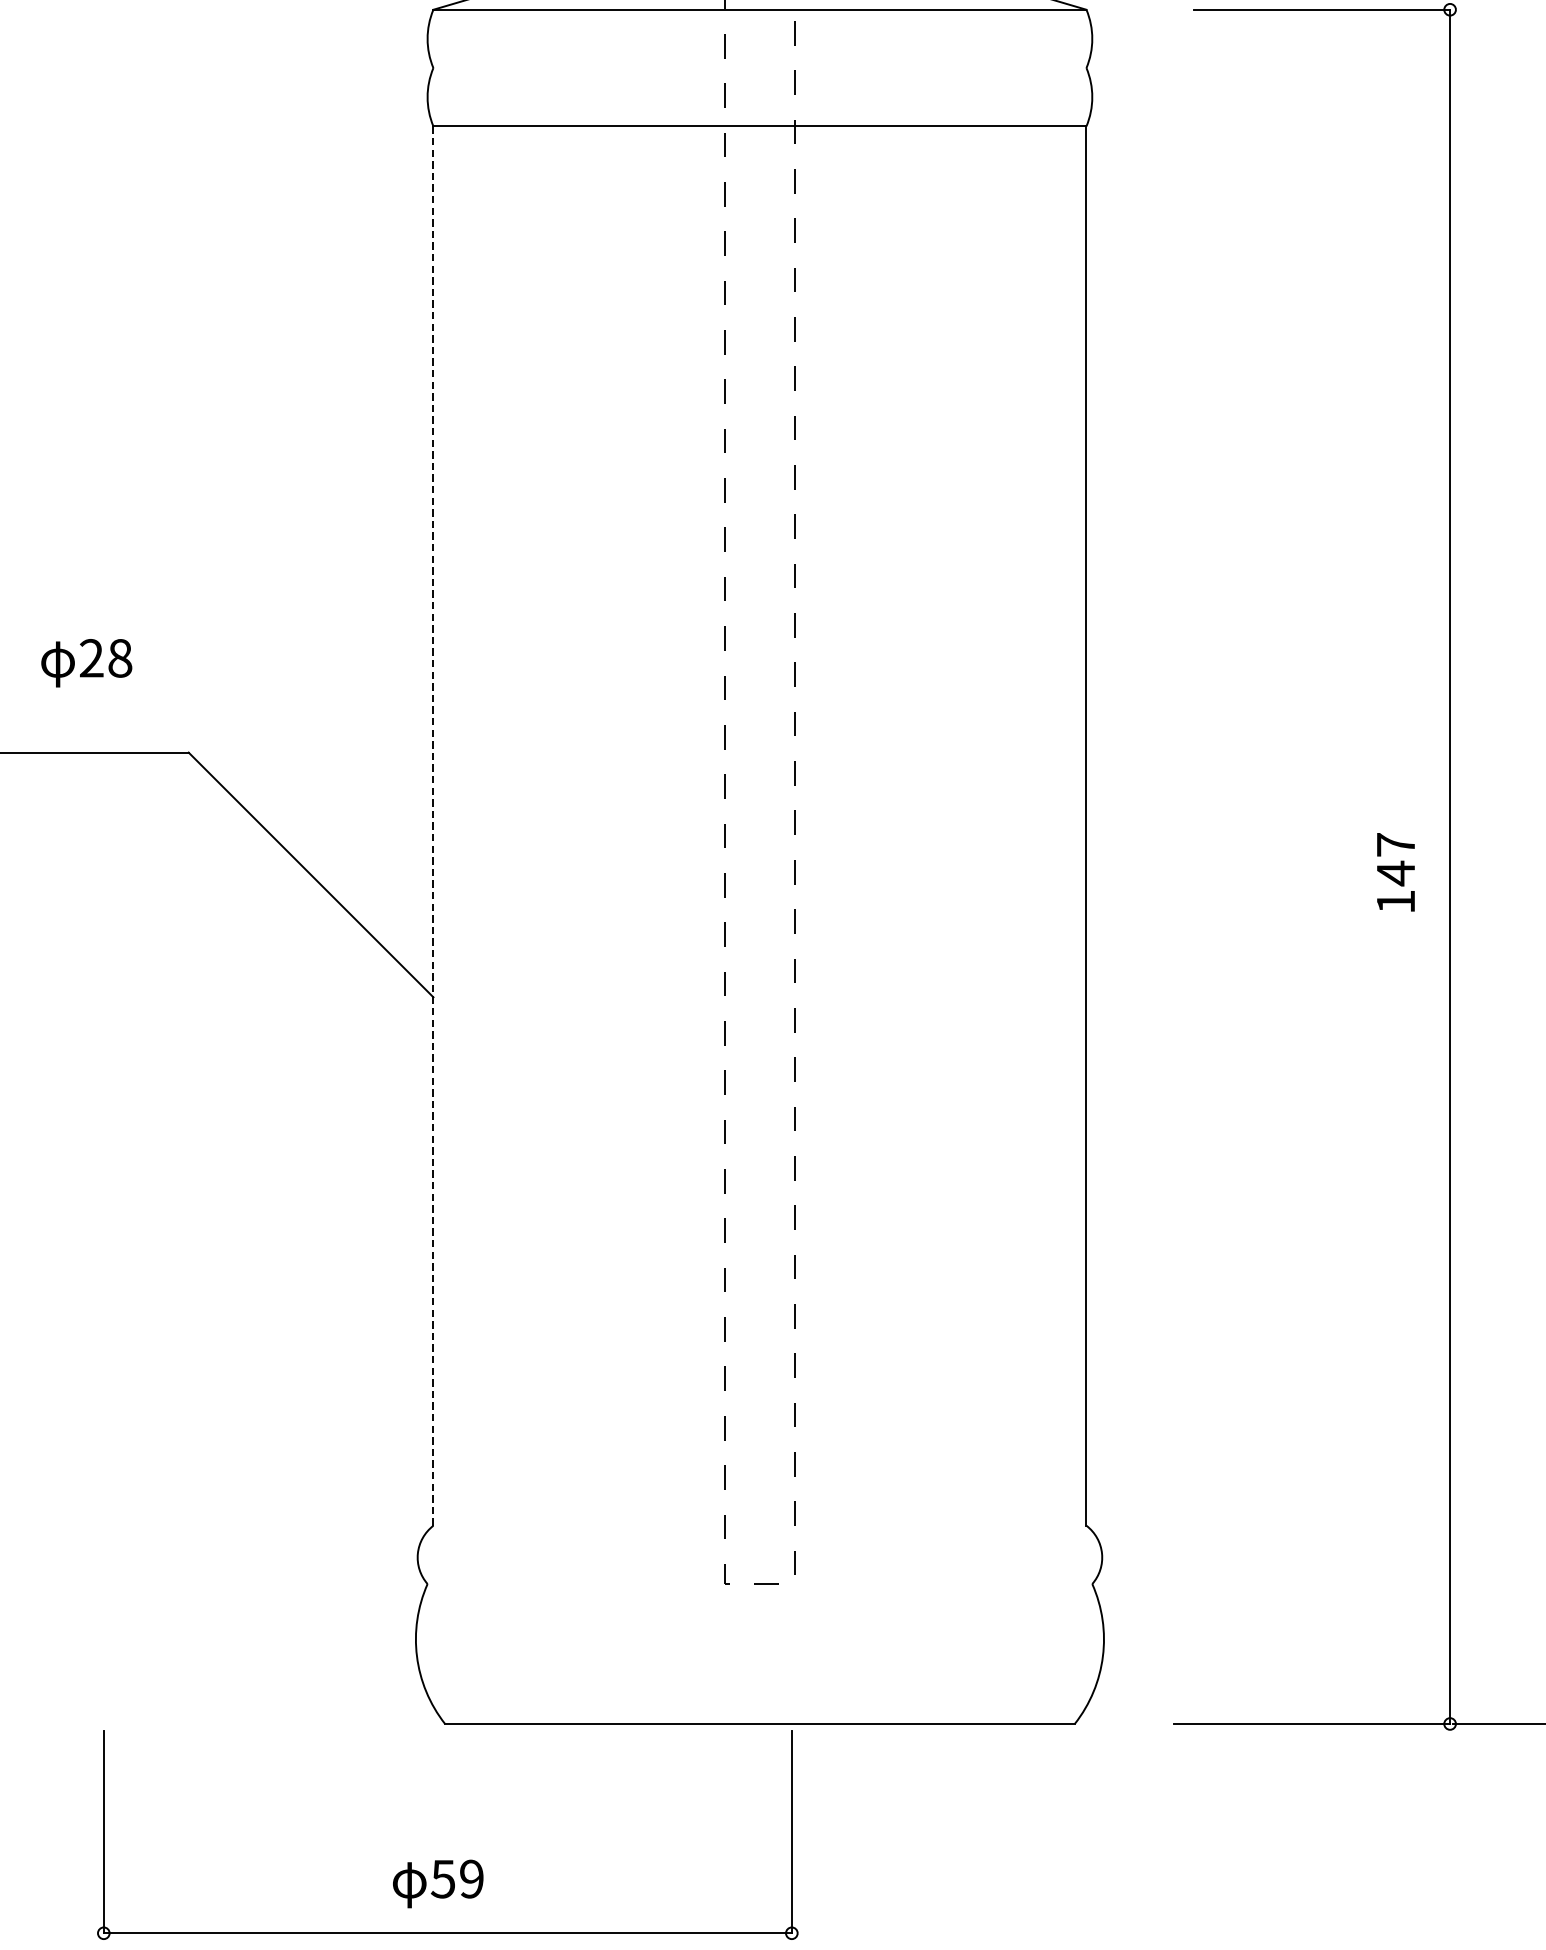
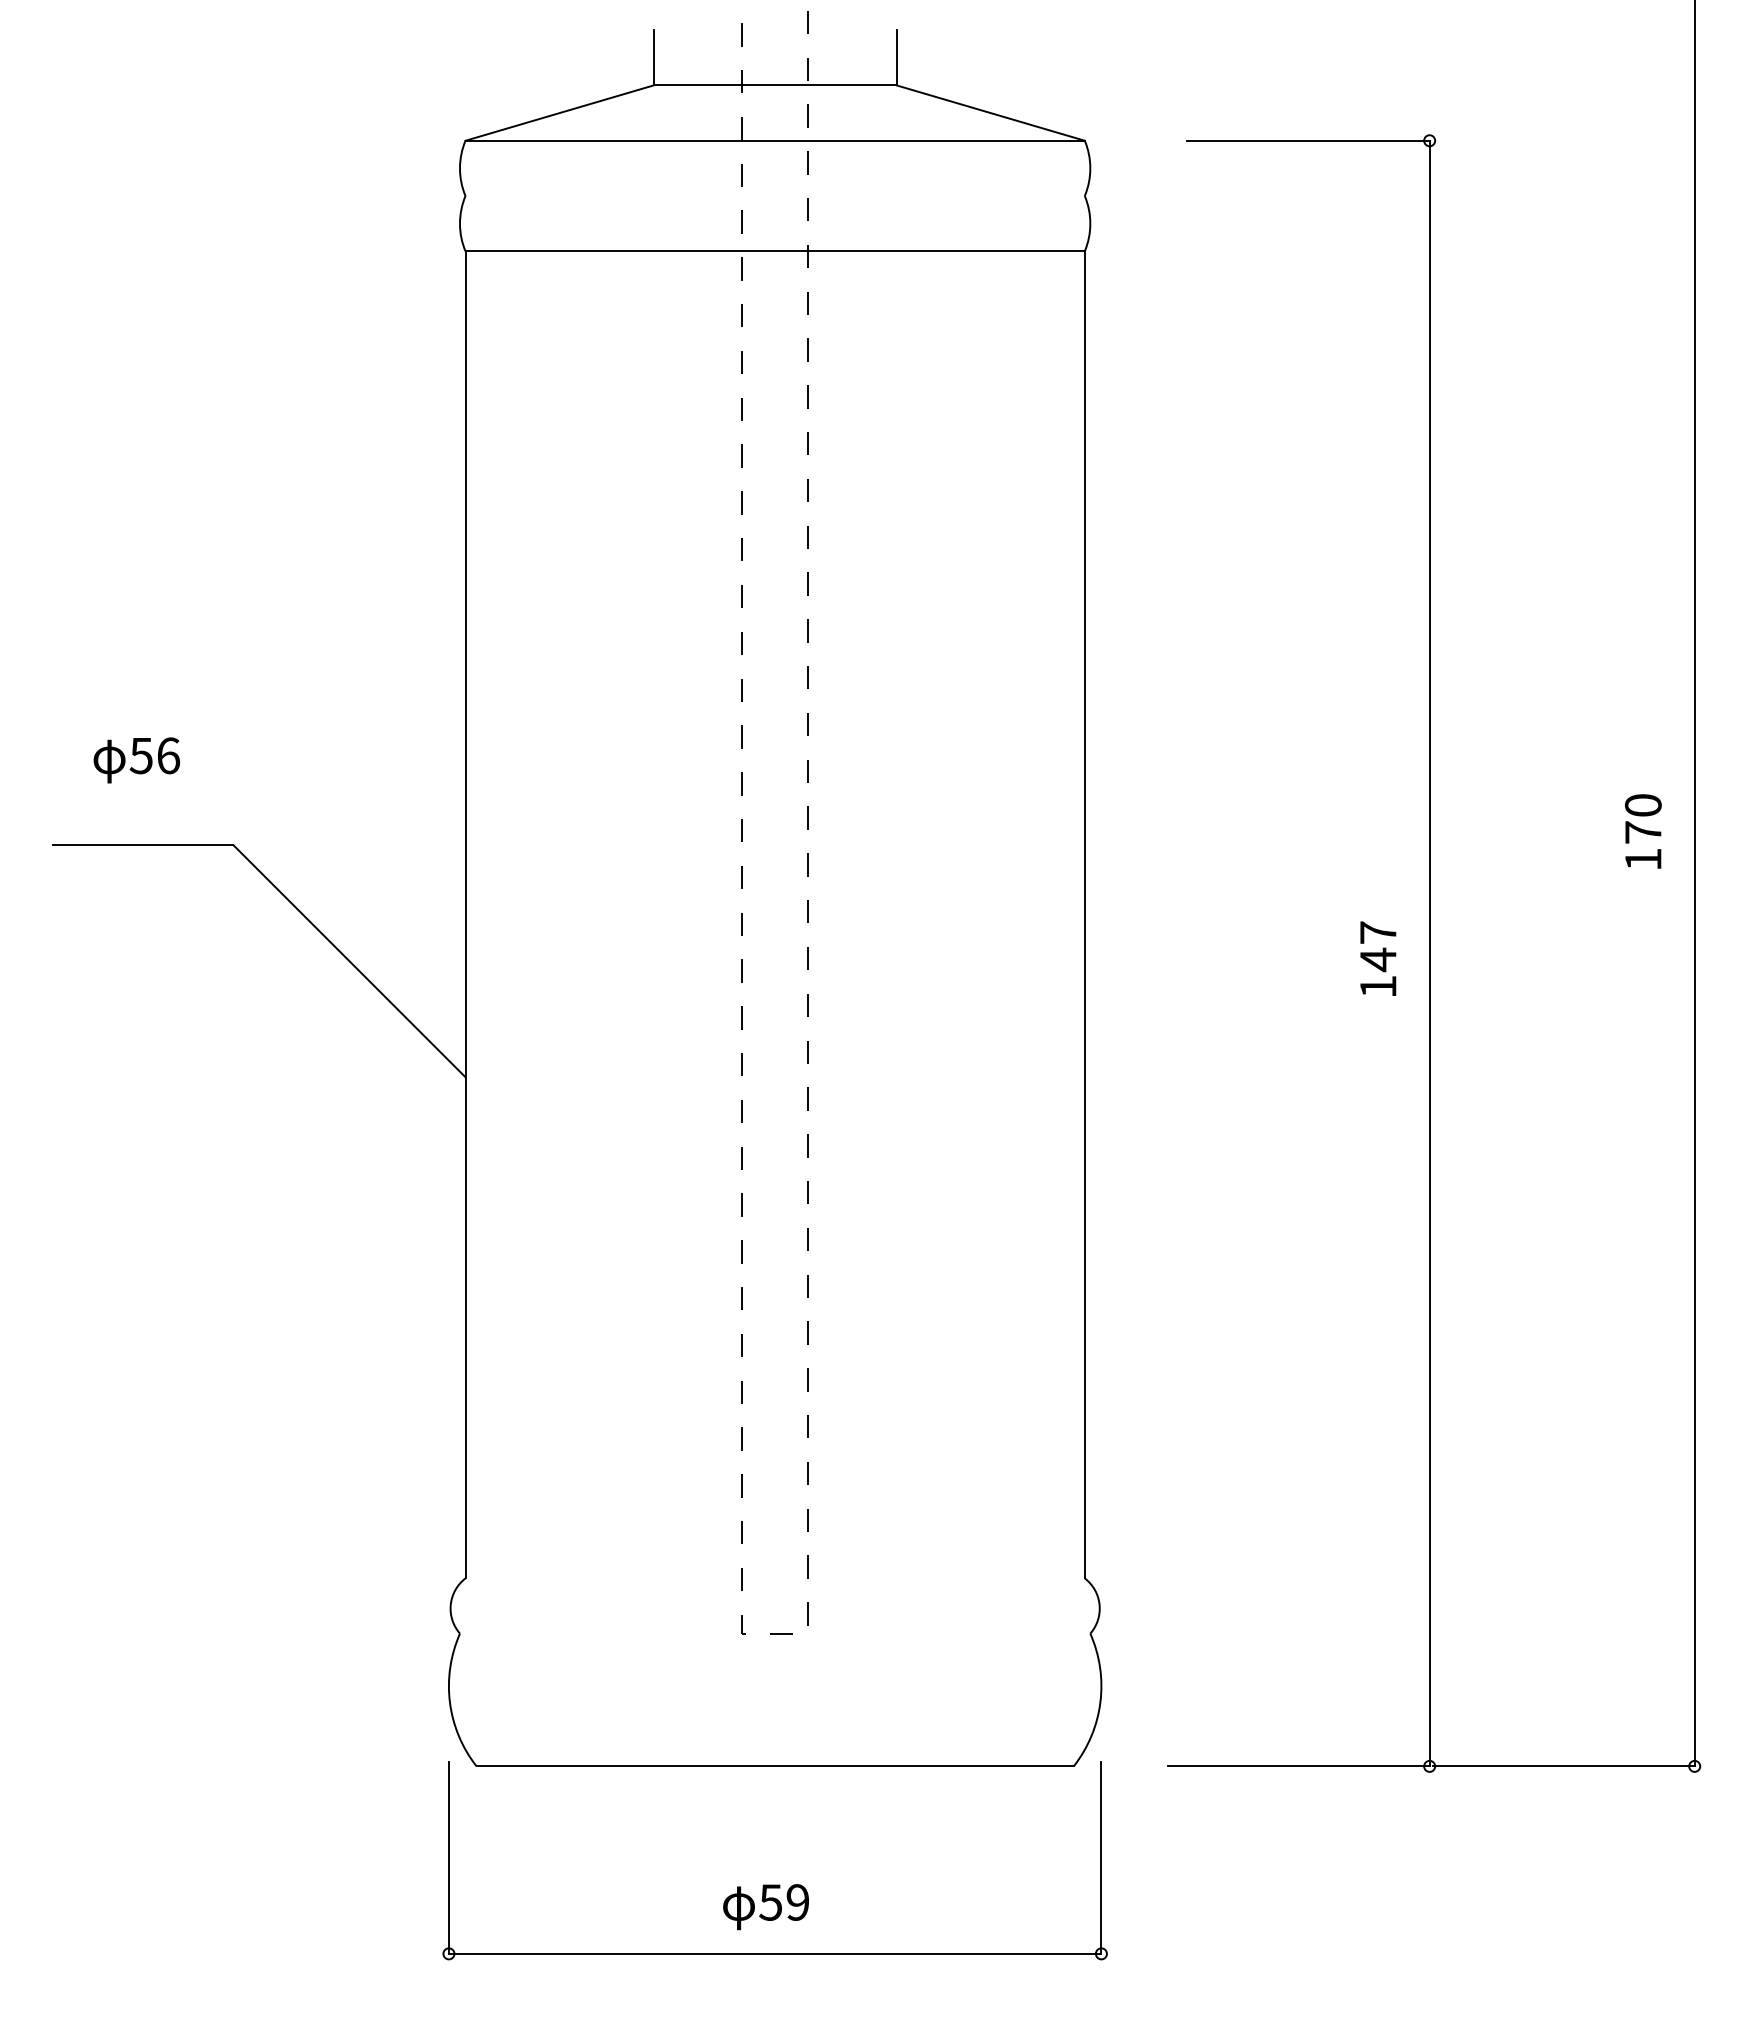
text: (105, 658) -> (154, 755), 28 -> 56
line: (433, 825) -> (465, 914), dashed -> solid
part: (447, 1860) -> (774, 1884), moved

